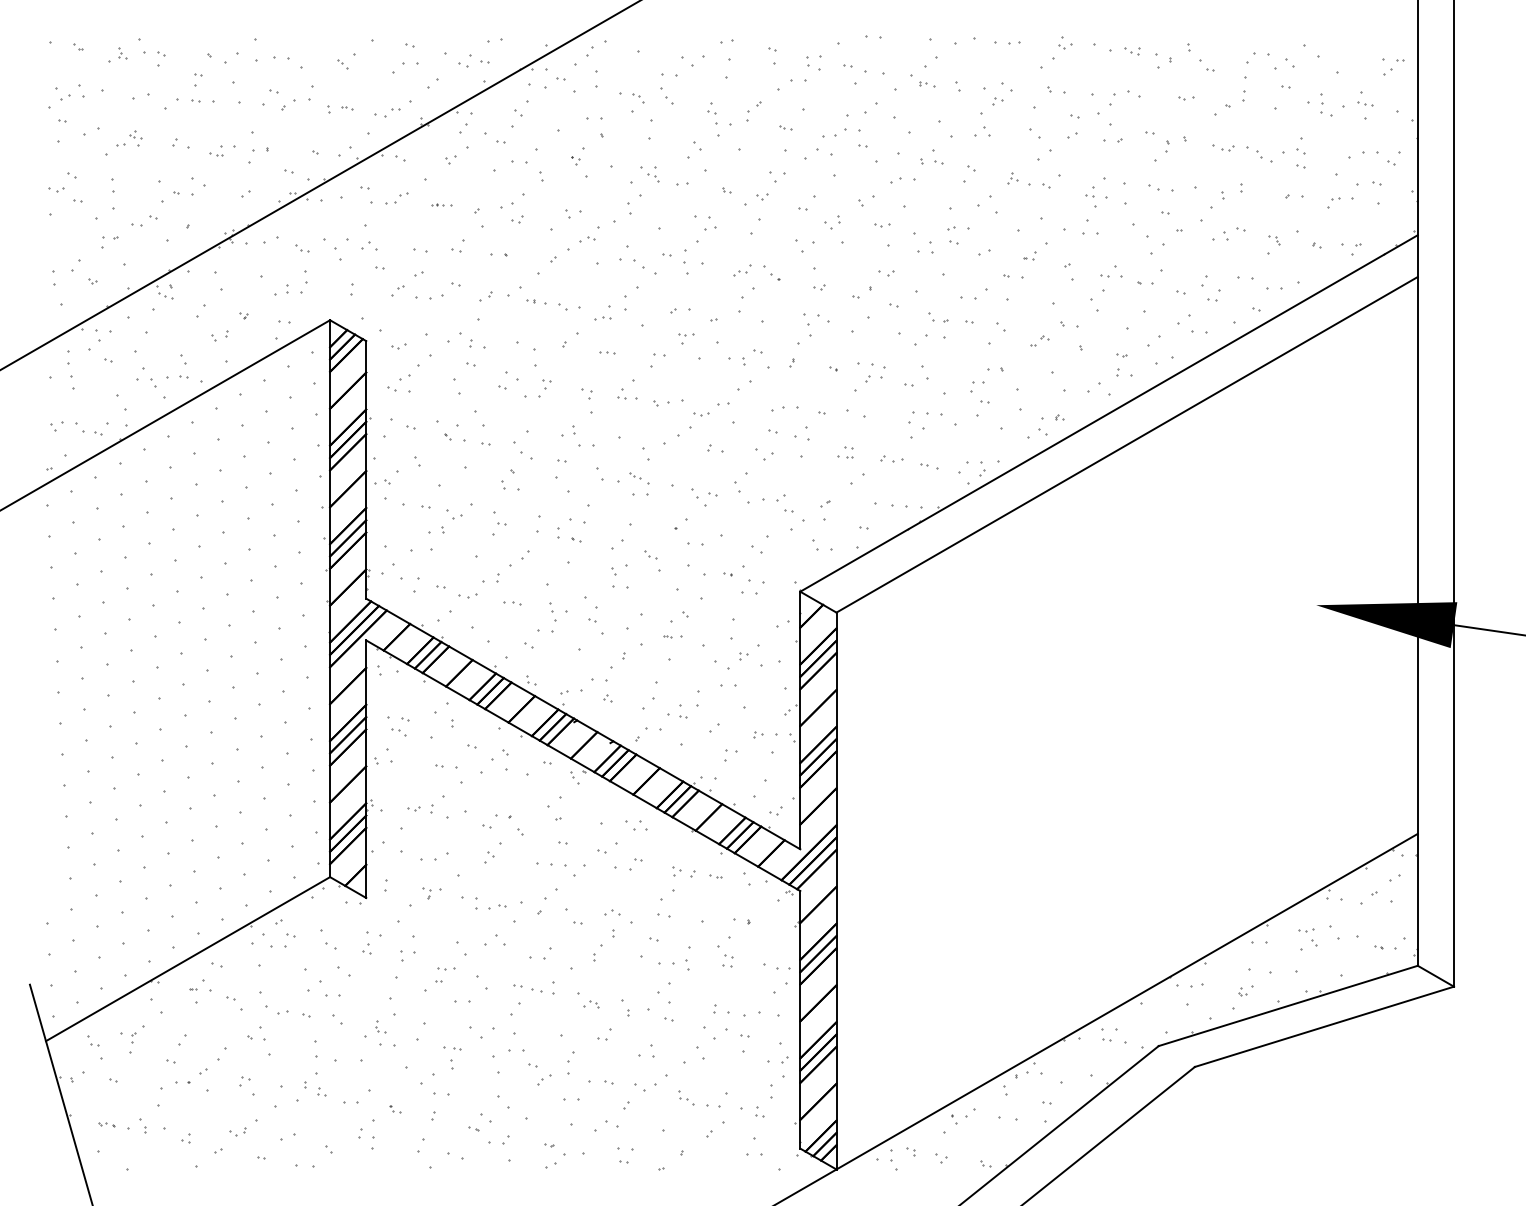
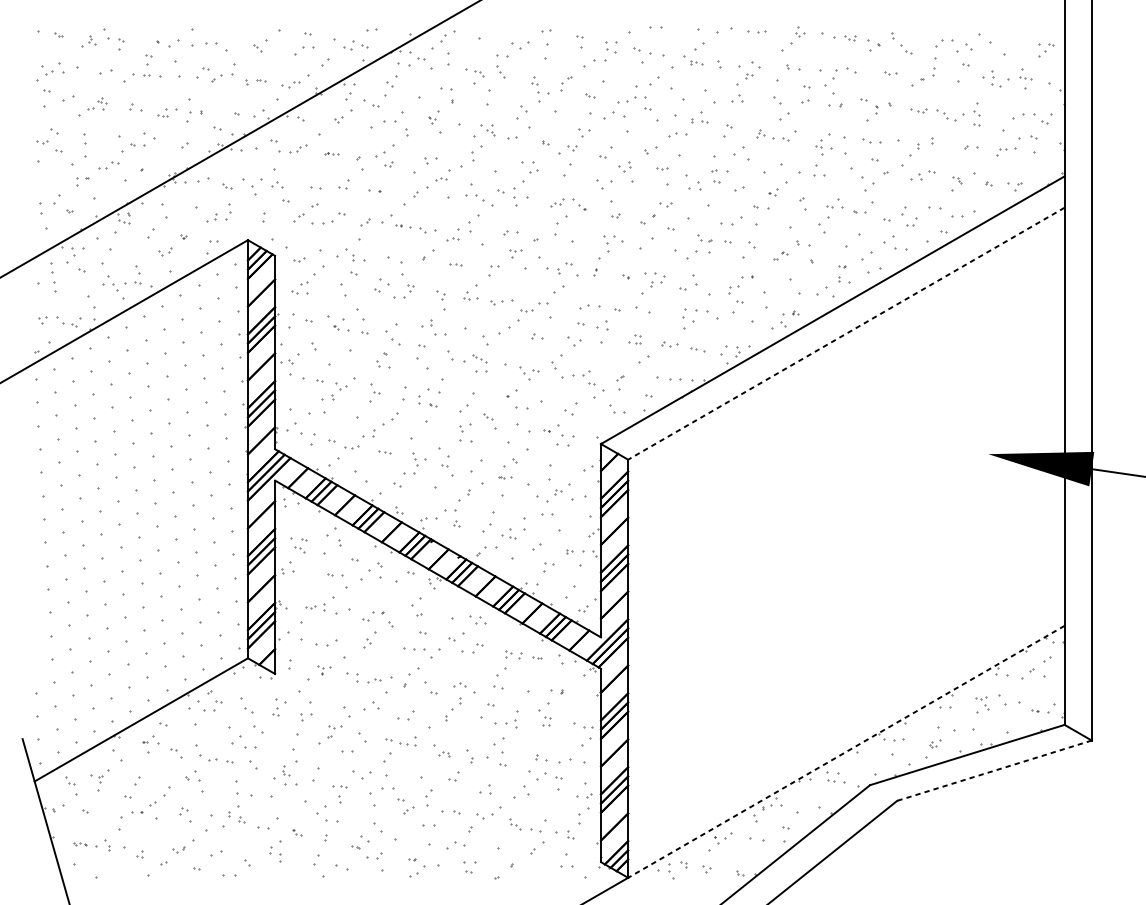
line: (1127, 444) -> (846, 333), solid -> dashed
line: (1127, 1001) -> (846, 751), solid -> dashed
line: (1324, 1026) -> (994, 770), solid -> dashed

